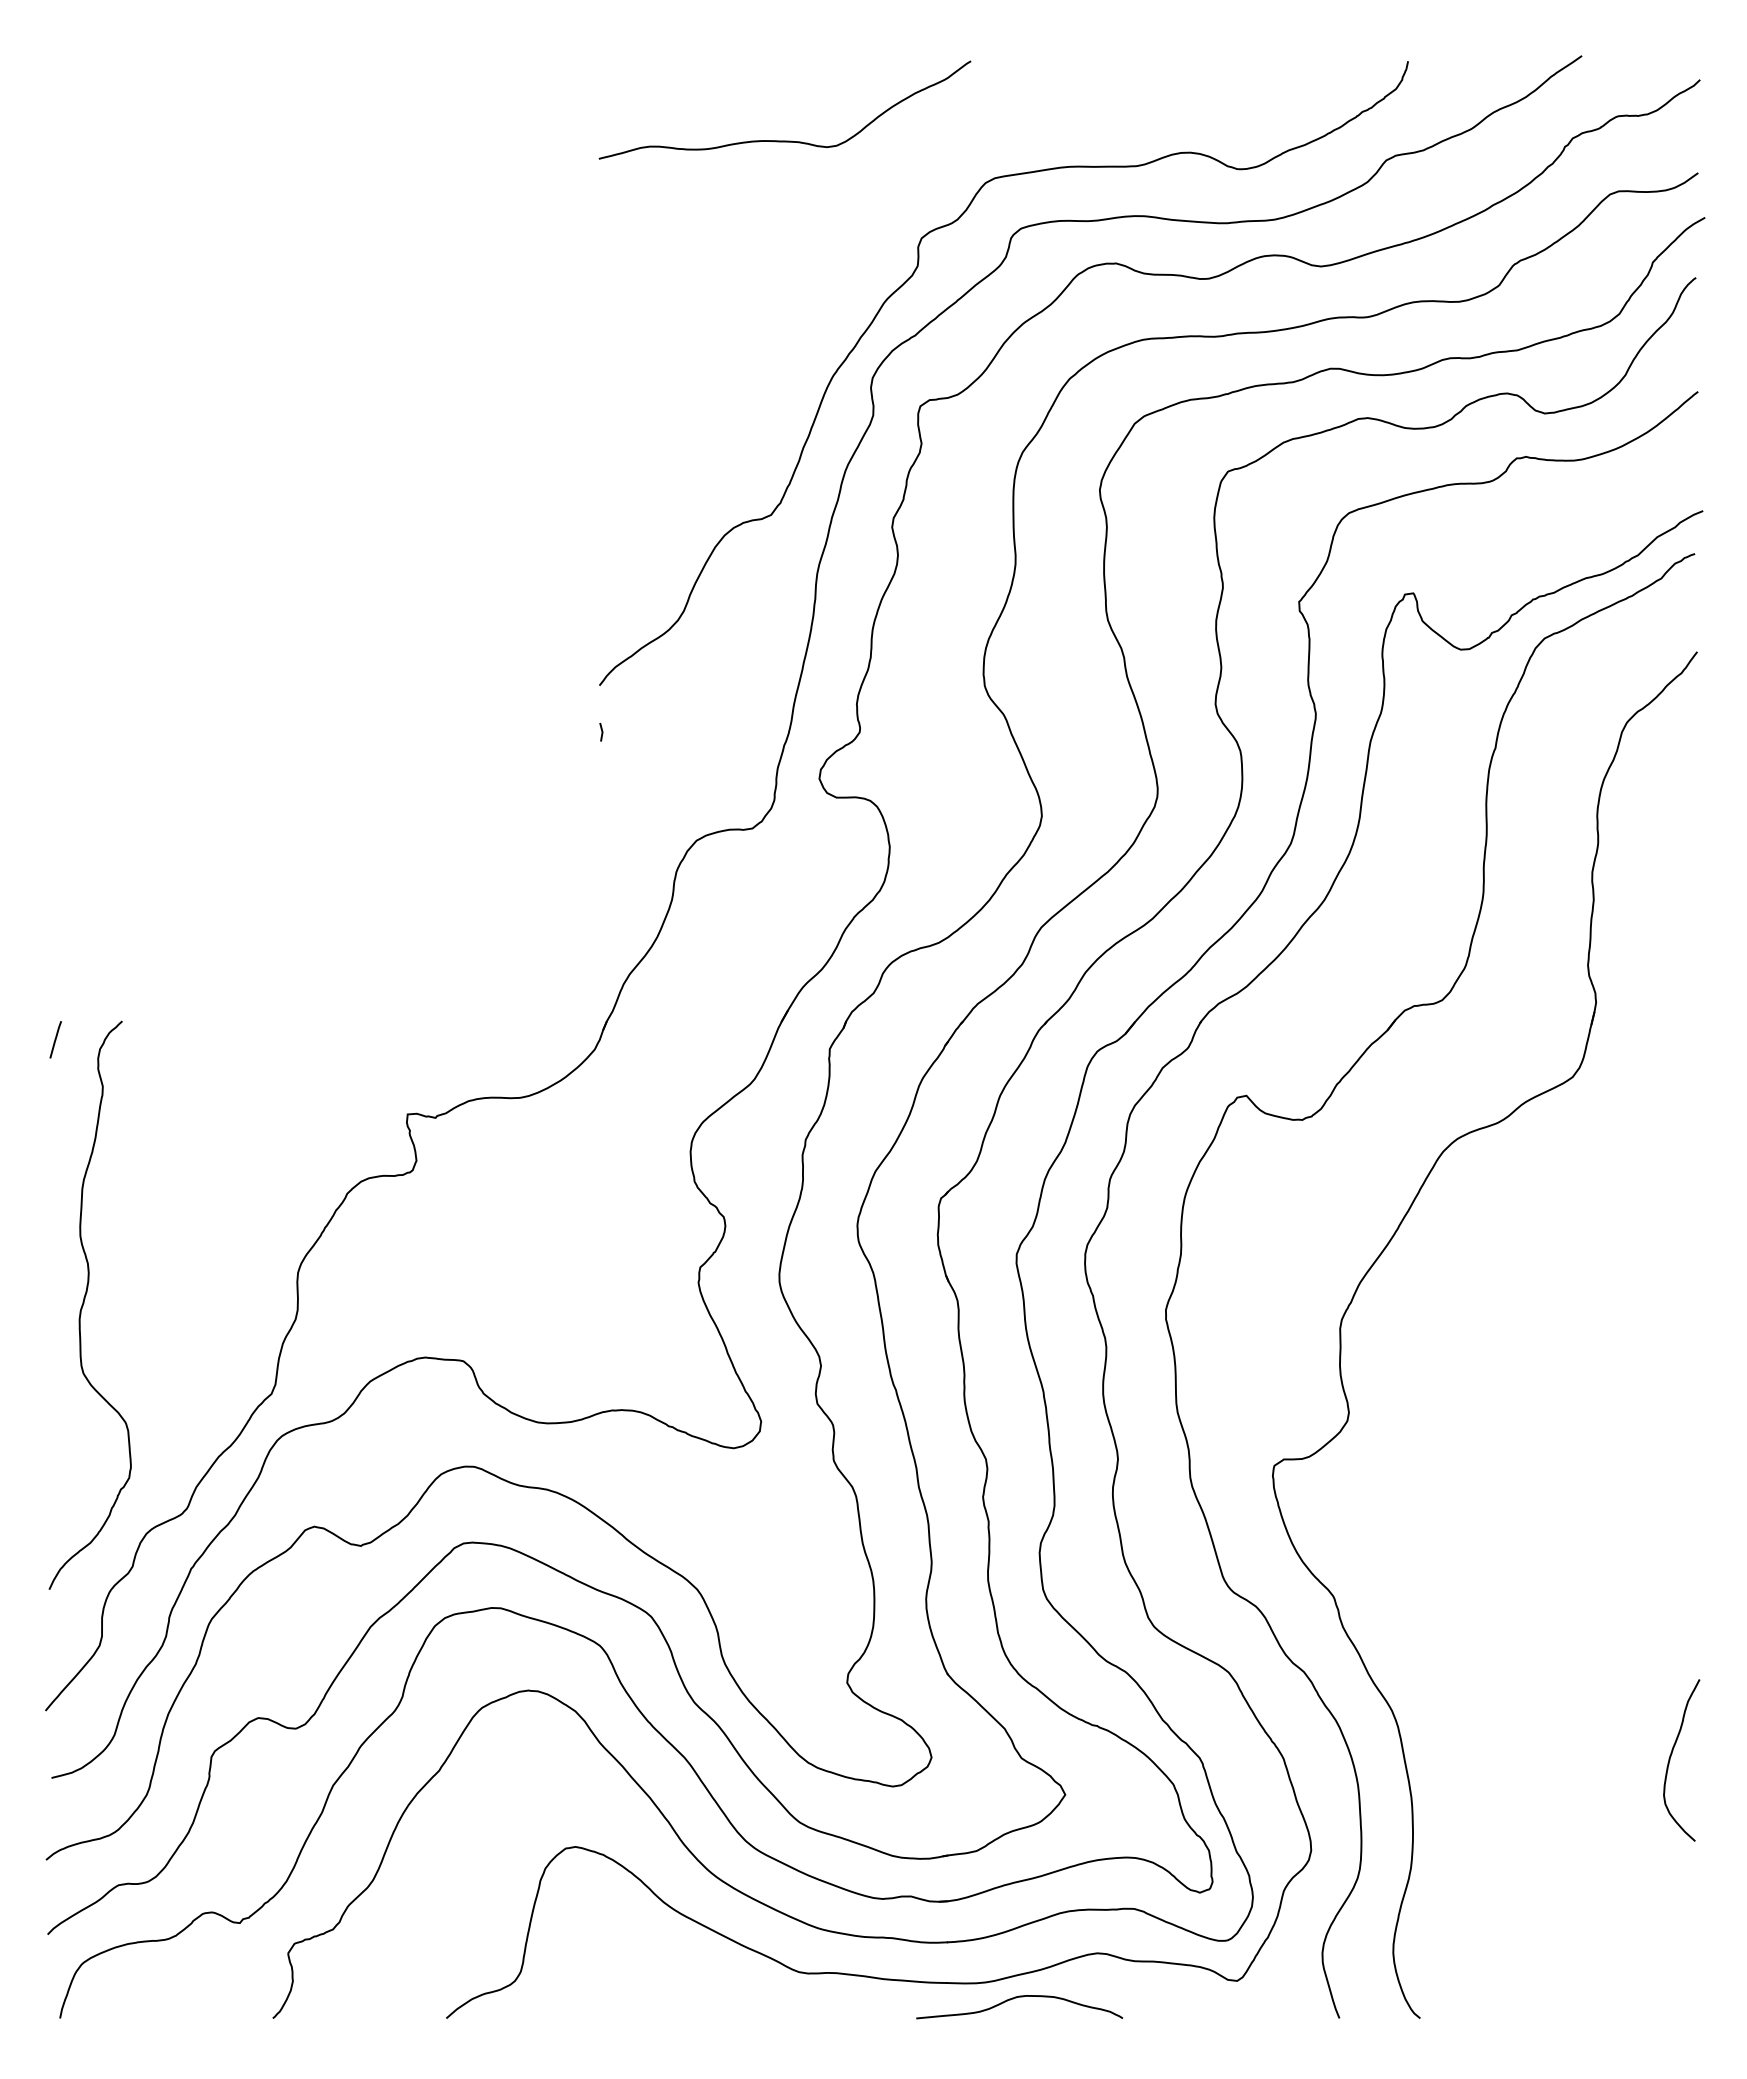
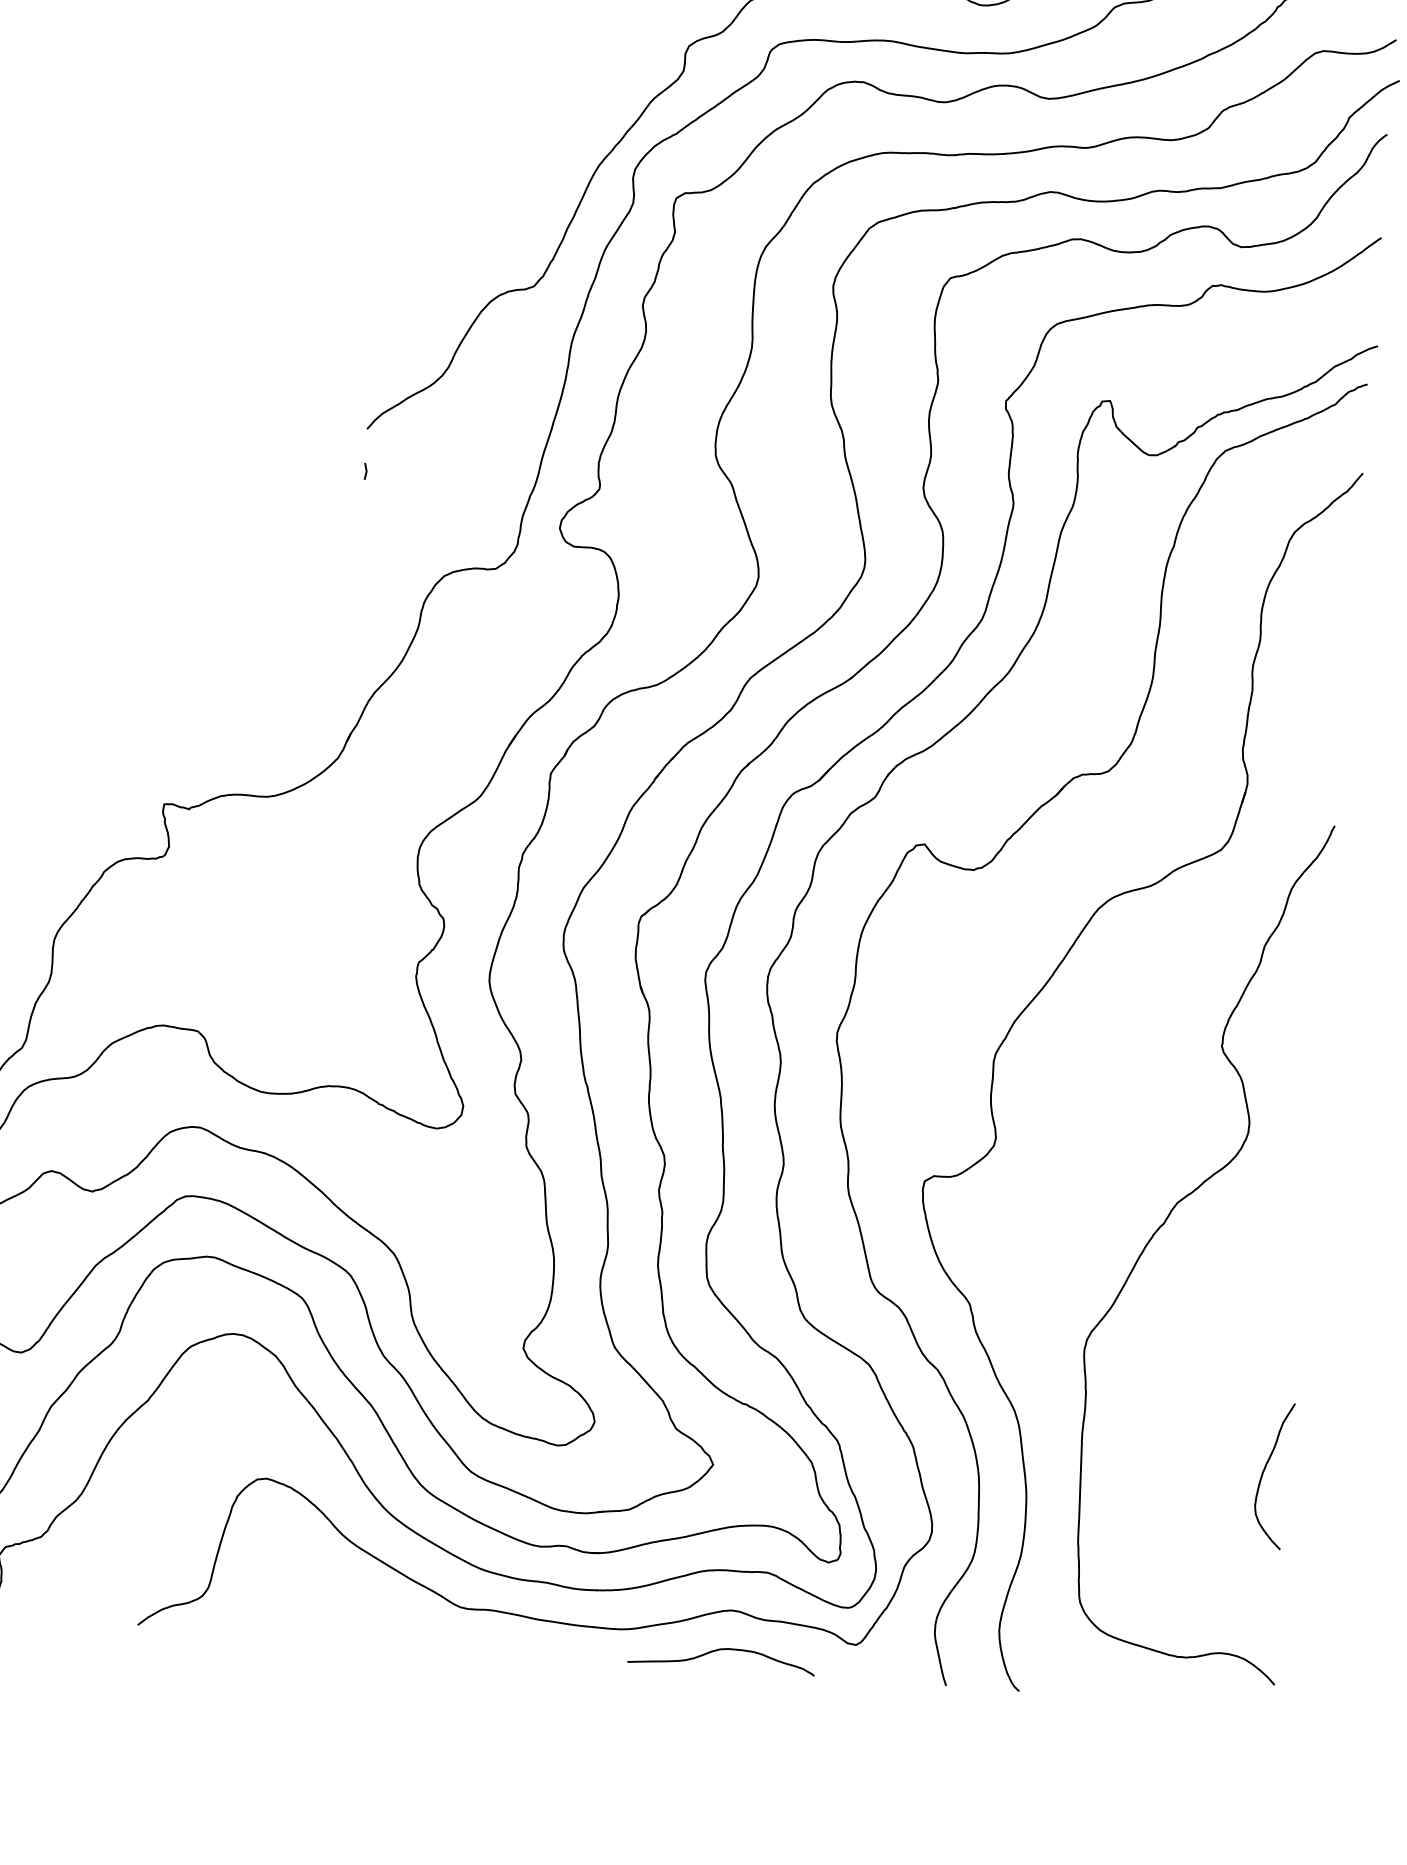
curve: (1542, 1491) -> (1165, 1222), added
curve: (1016, 1998) -> (719, 1650), moved

